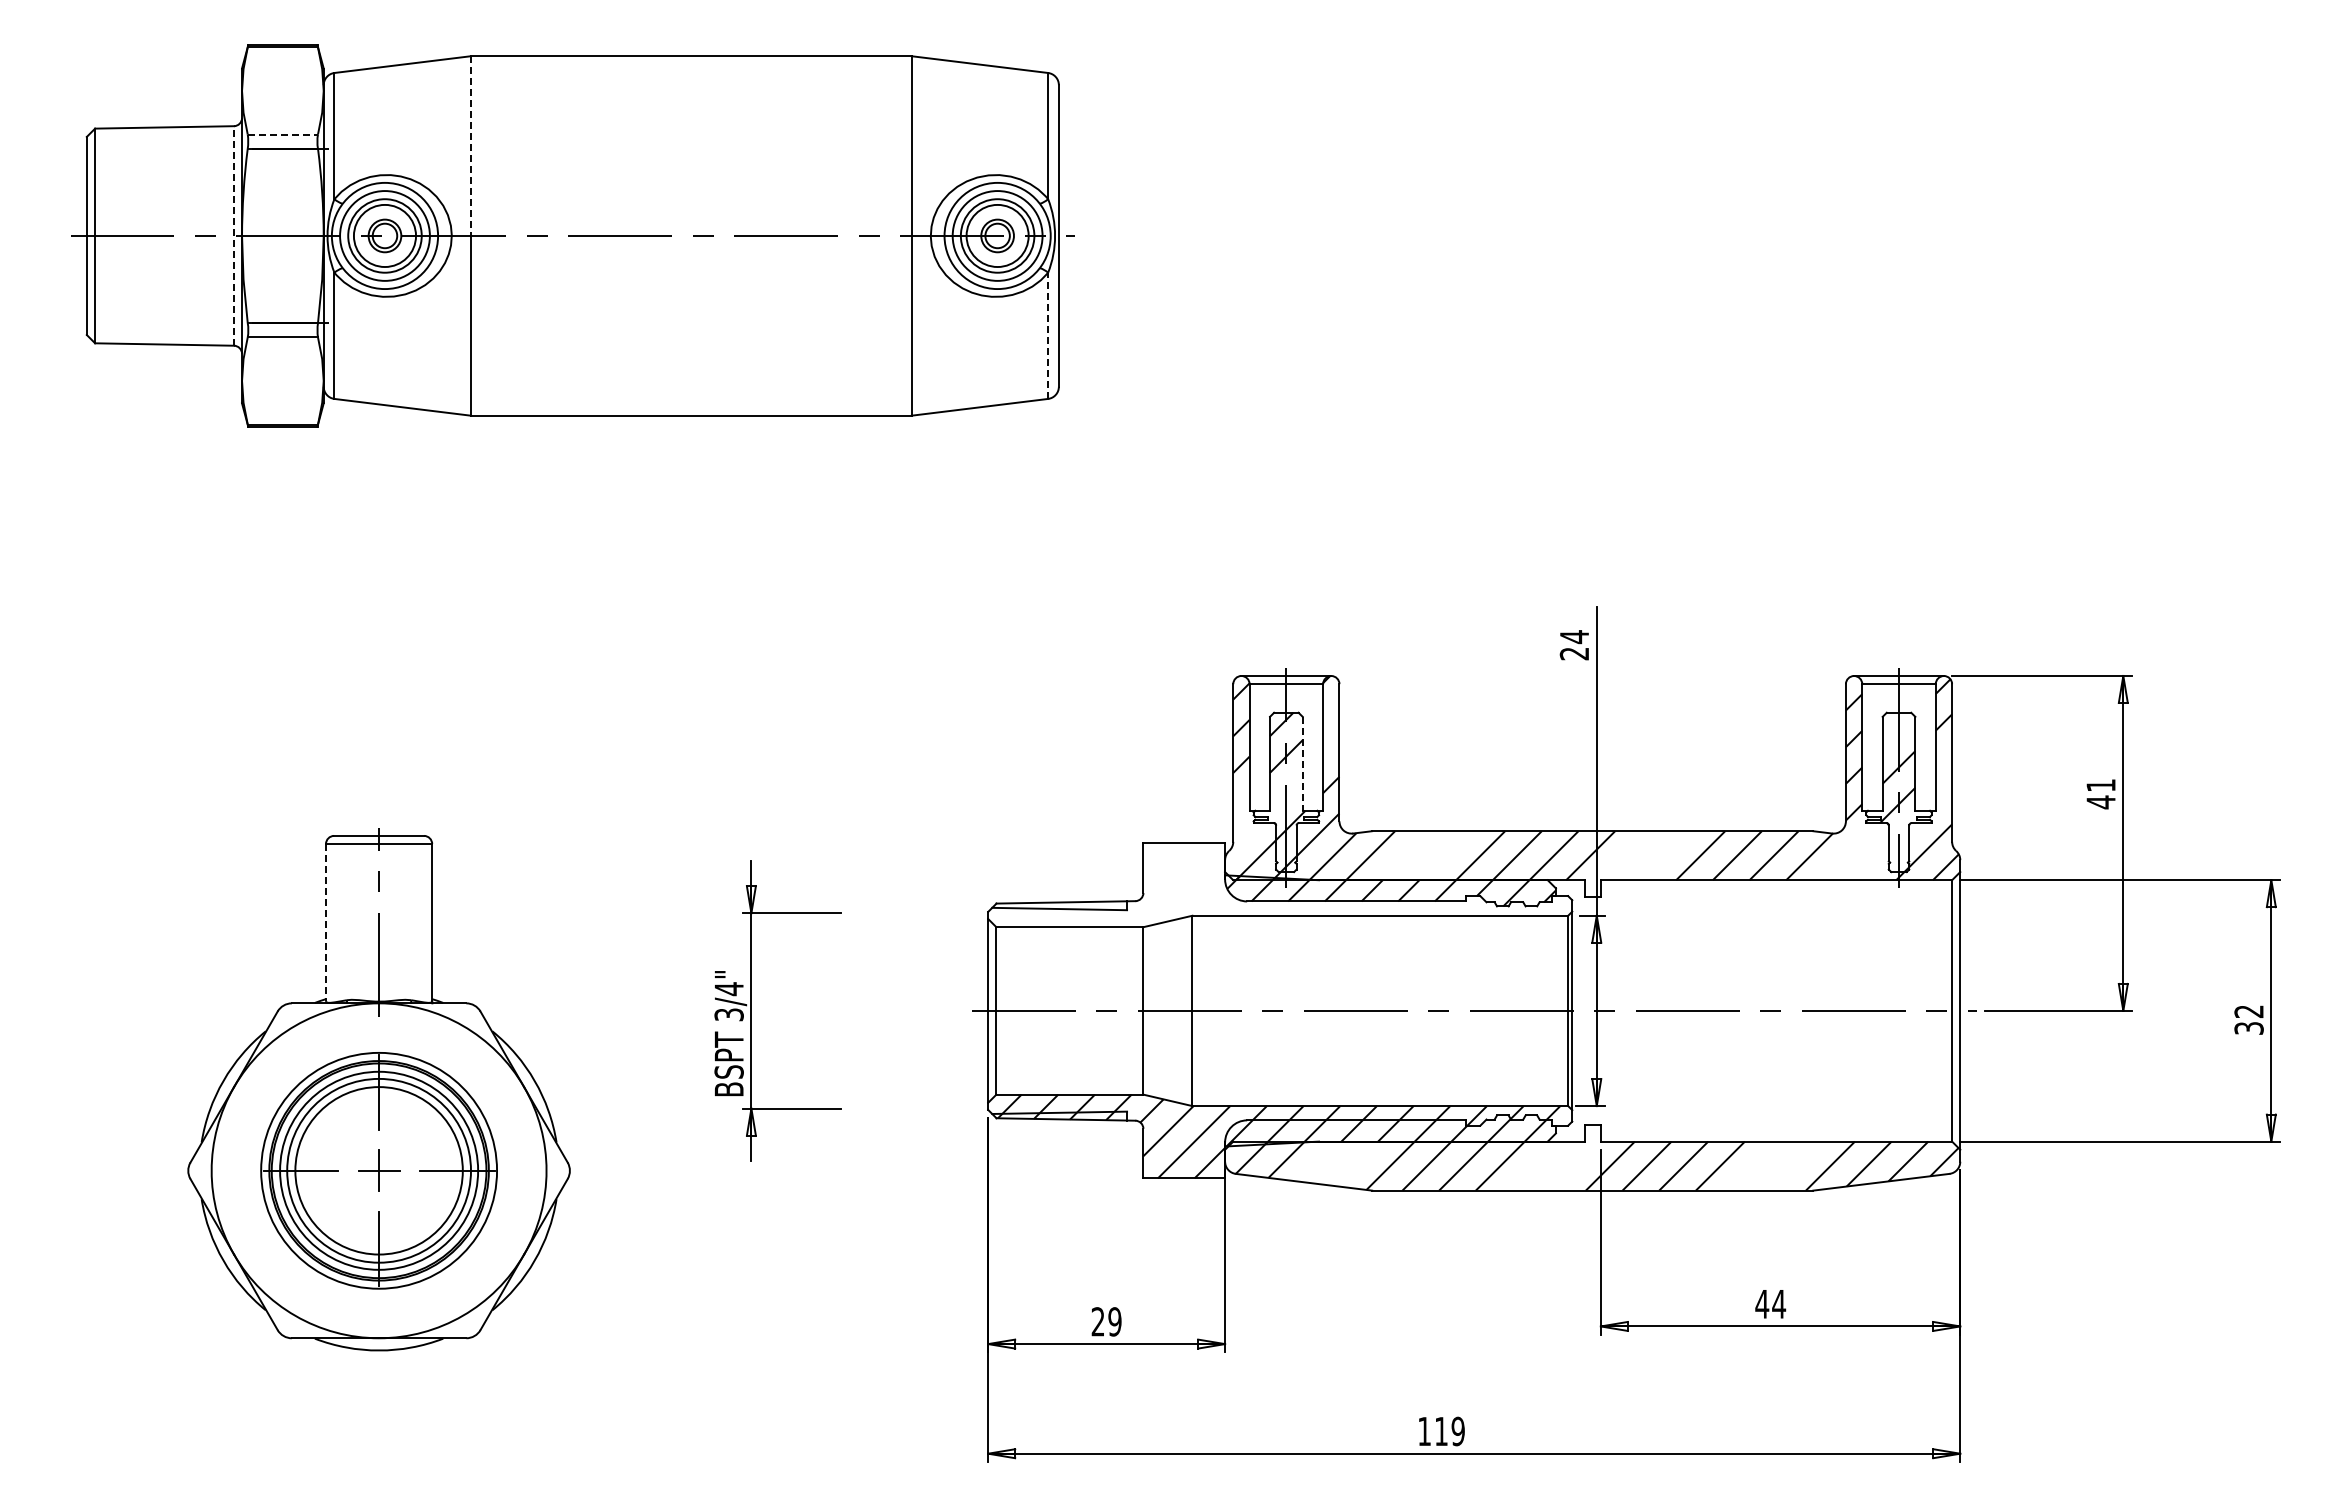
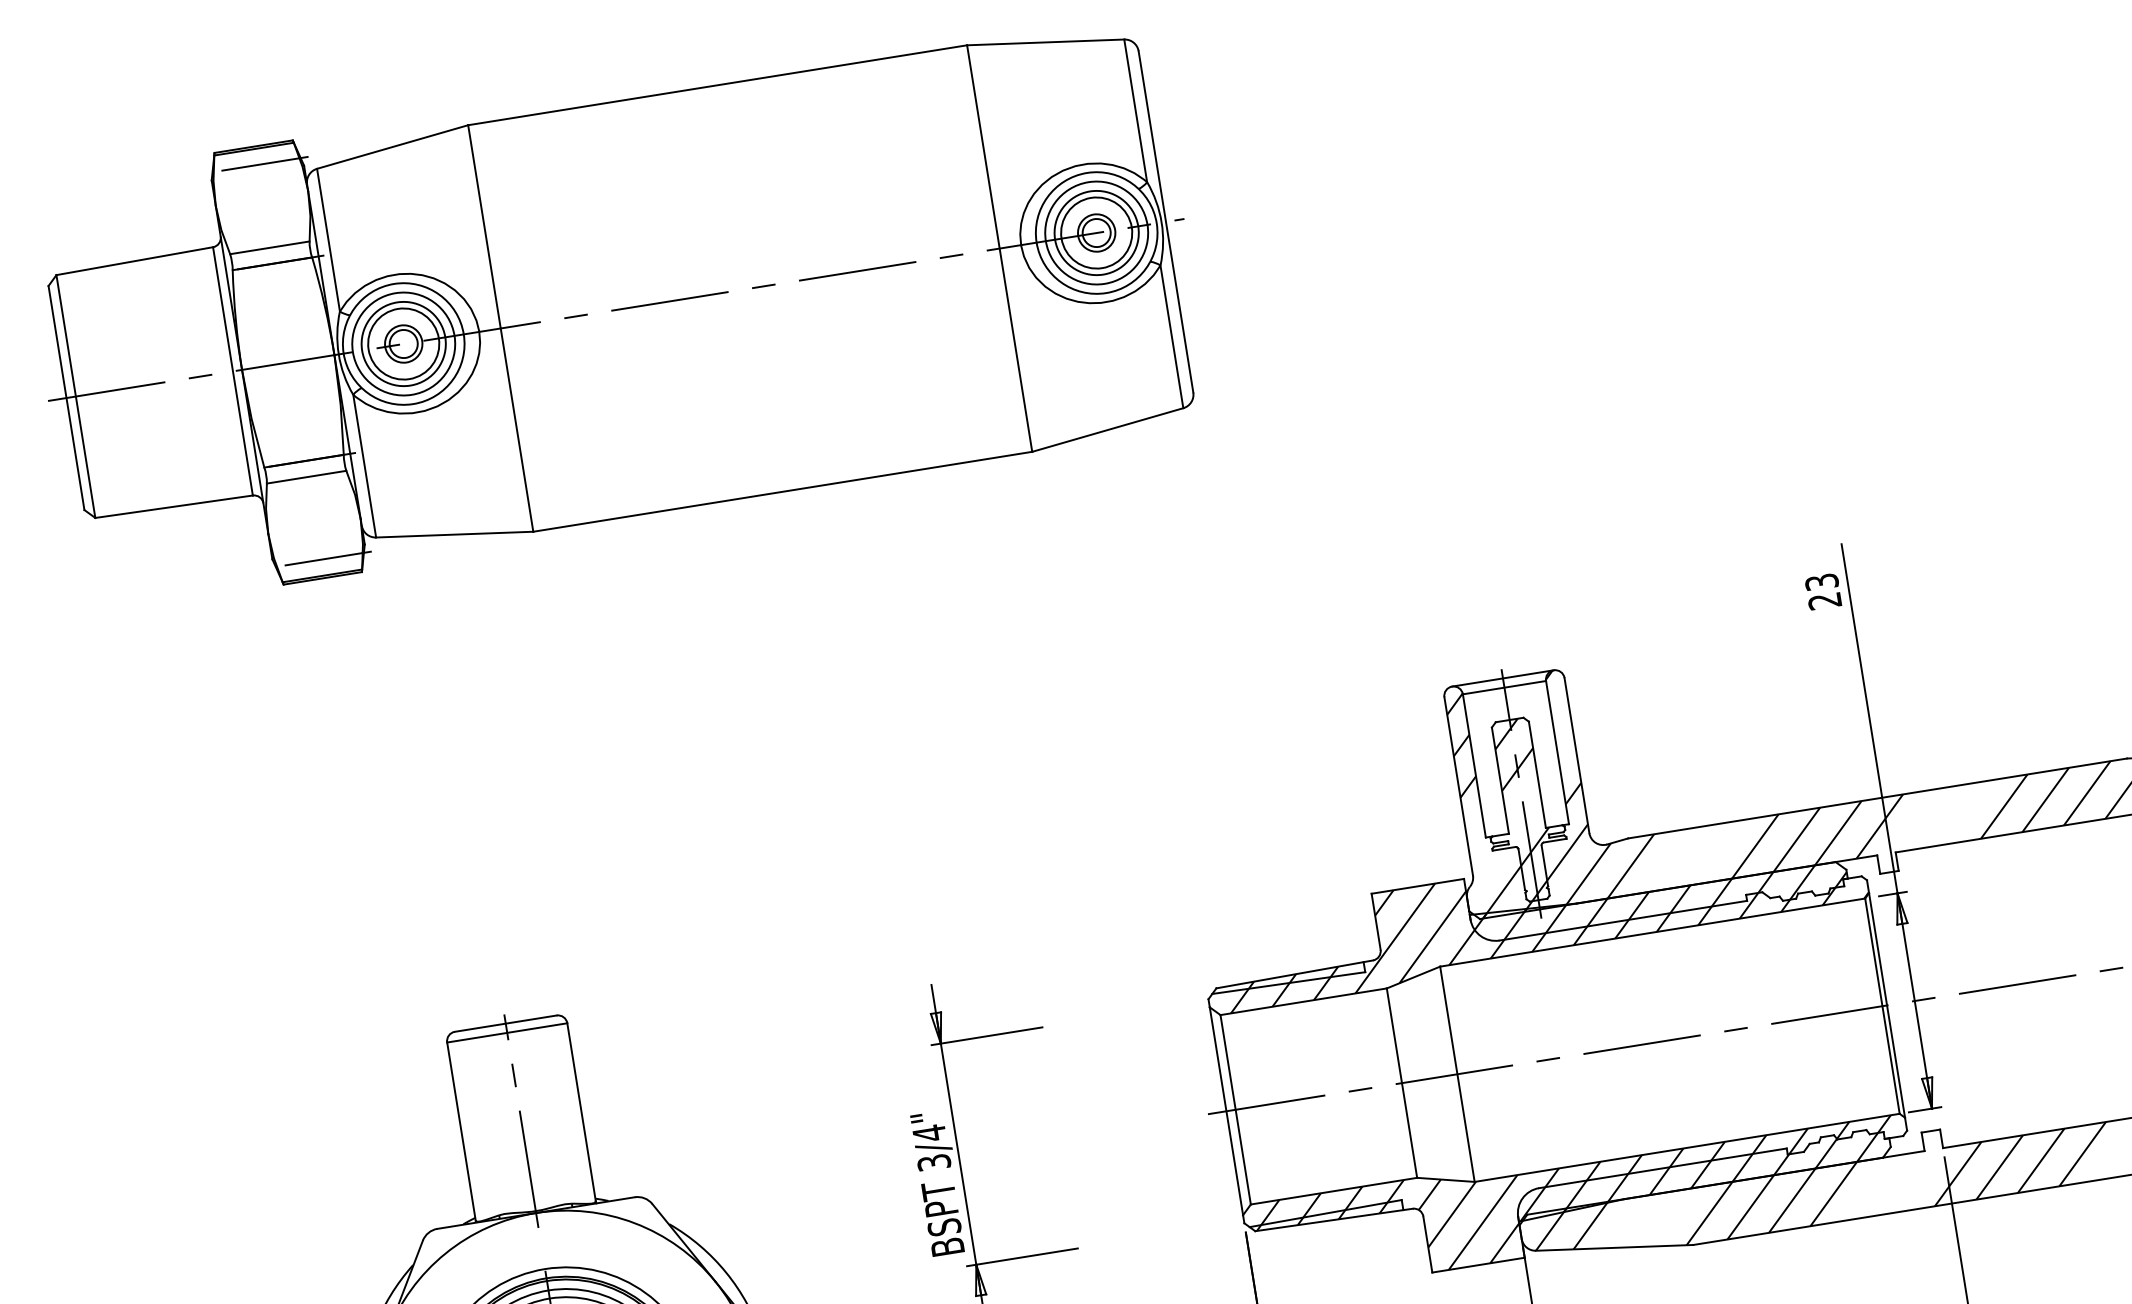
line: (289, 61) -> (264, 163), added
line: (283, 134) -> (270, 247), dashed -> solid
line: (470, 146) -> (484, 227), dashed -> solid
line: (234, 235) -> (233, 370), dashed -> solid
line: (1048, 335) -> (1172, 336), dashed -> solid
line: (289, 410) -> (327, 558), added
text: (1574, 637) -> (1821, 582), 24 -> 23
line: (1302, 763) -> (1537, 774), dashed -> solid
hatch: (1288, 885) -> (1543, 915), added
line: (326, 922) -> (461, 1131), dashed -> solid

